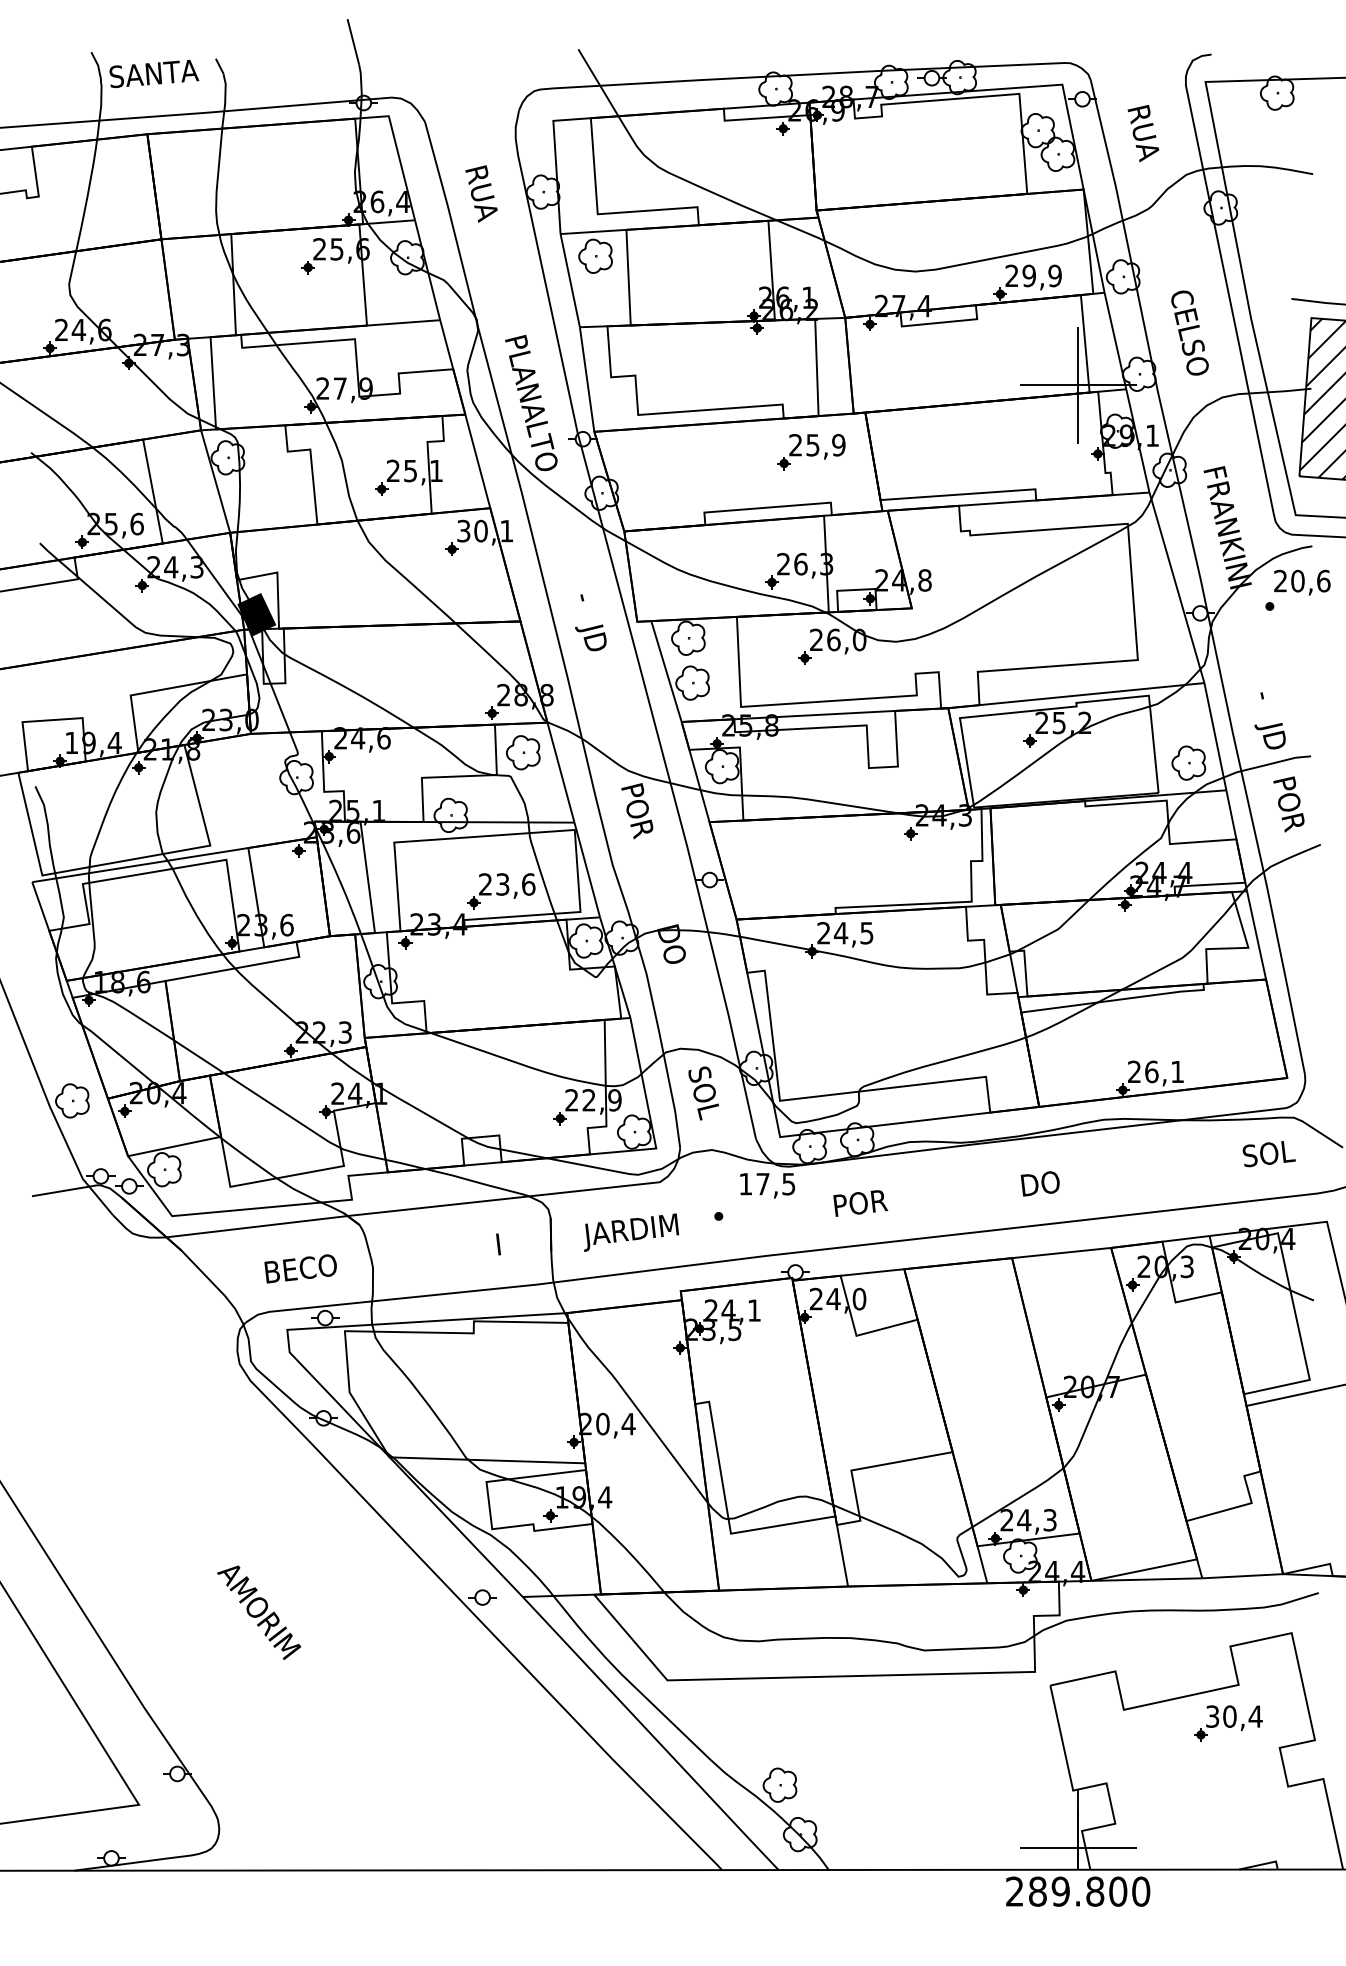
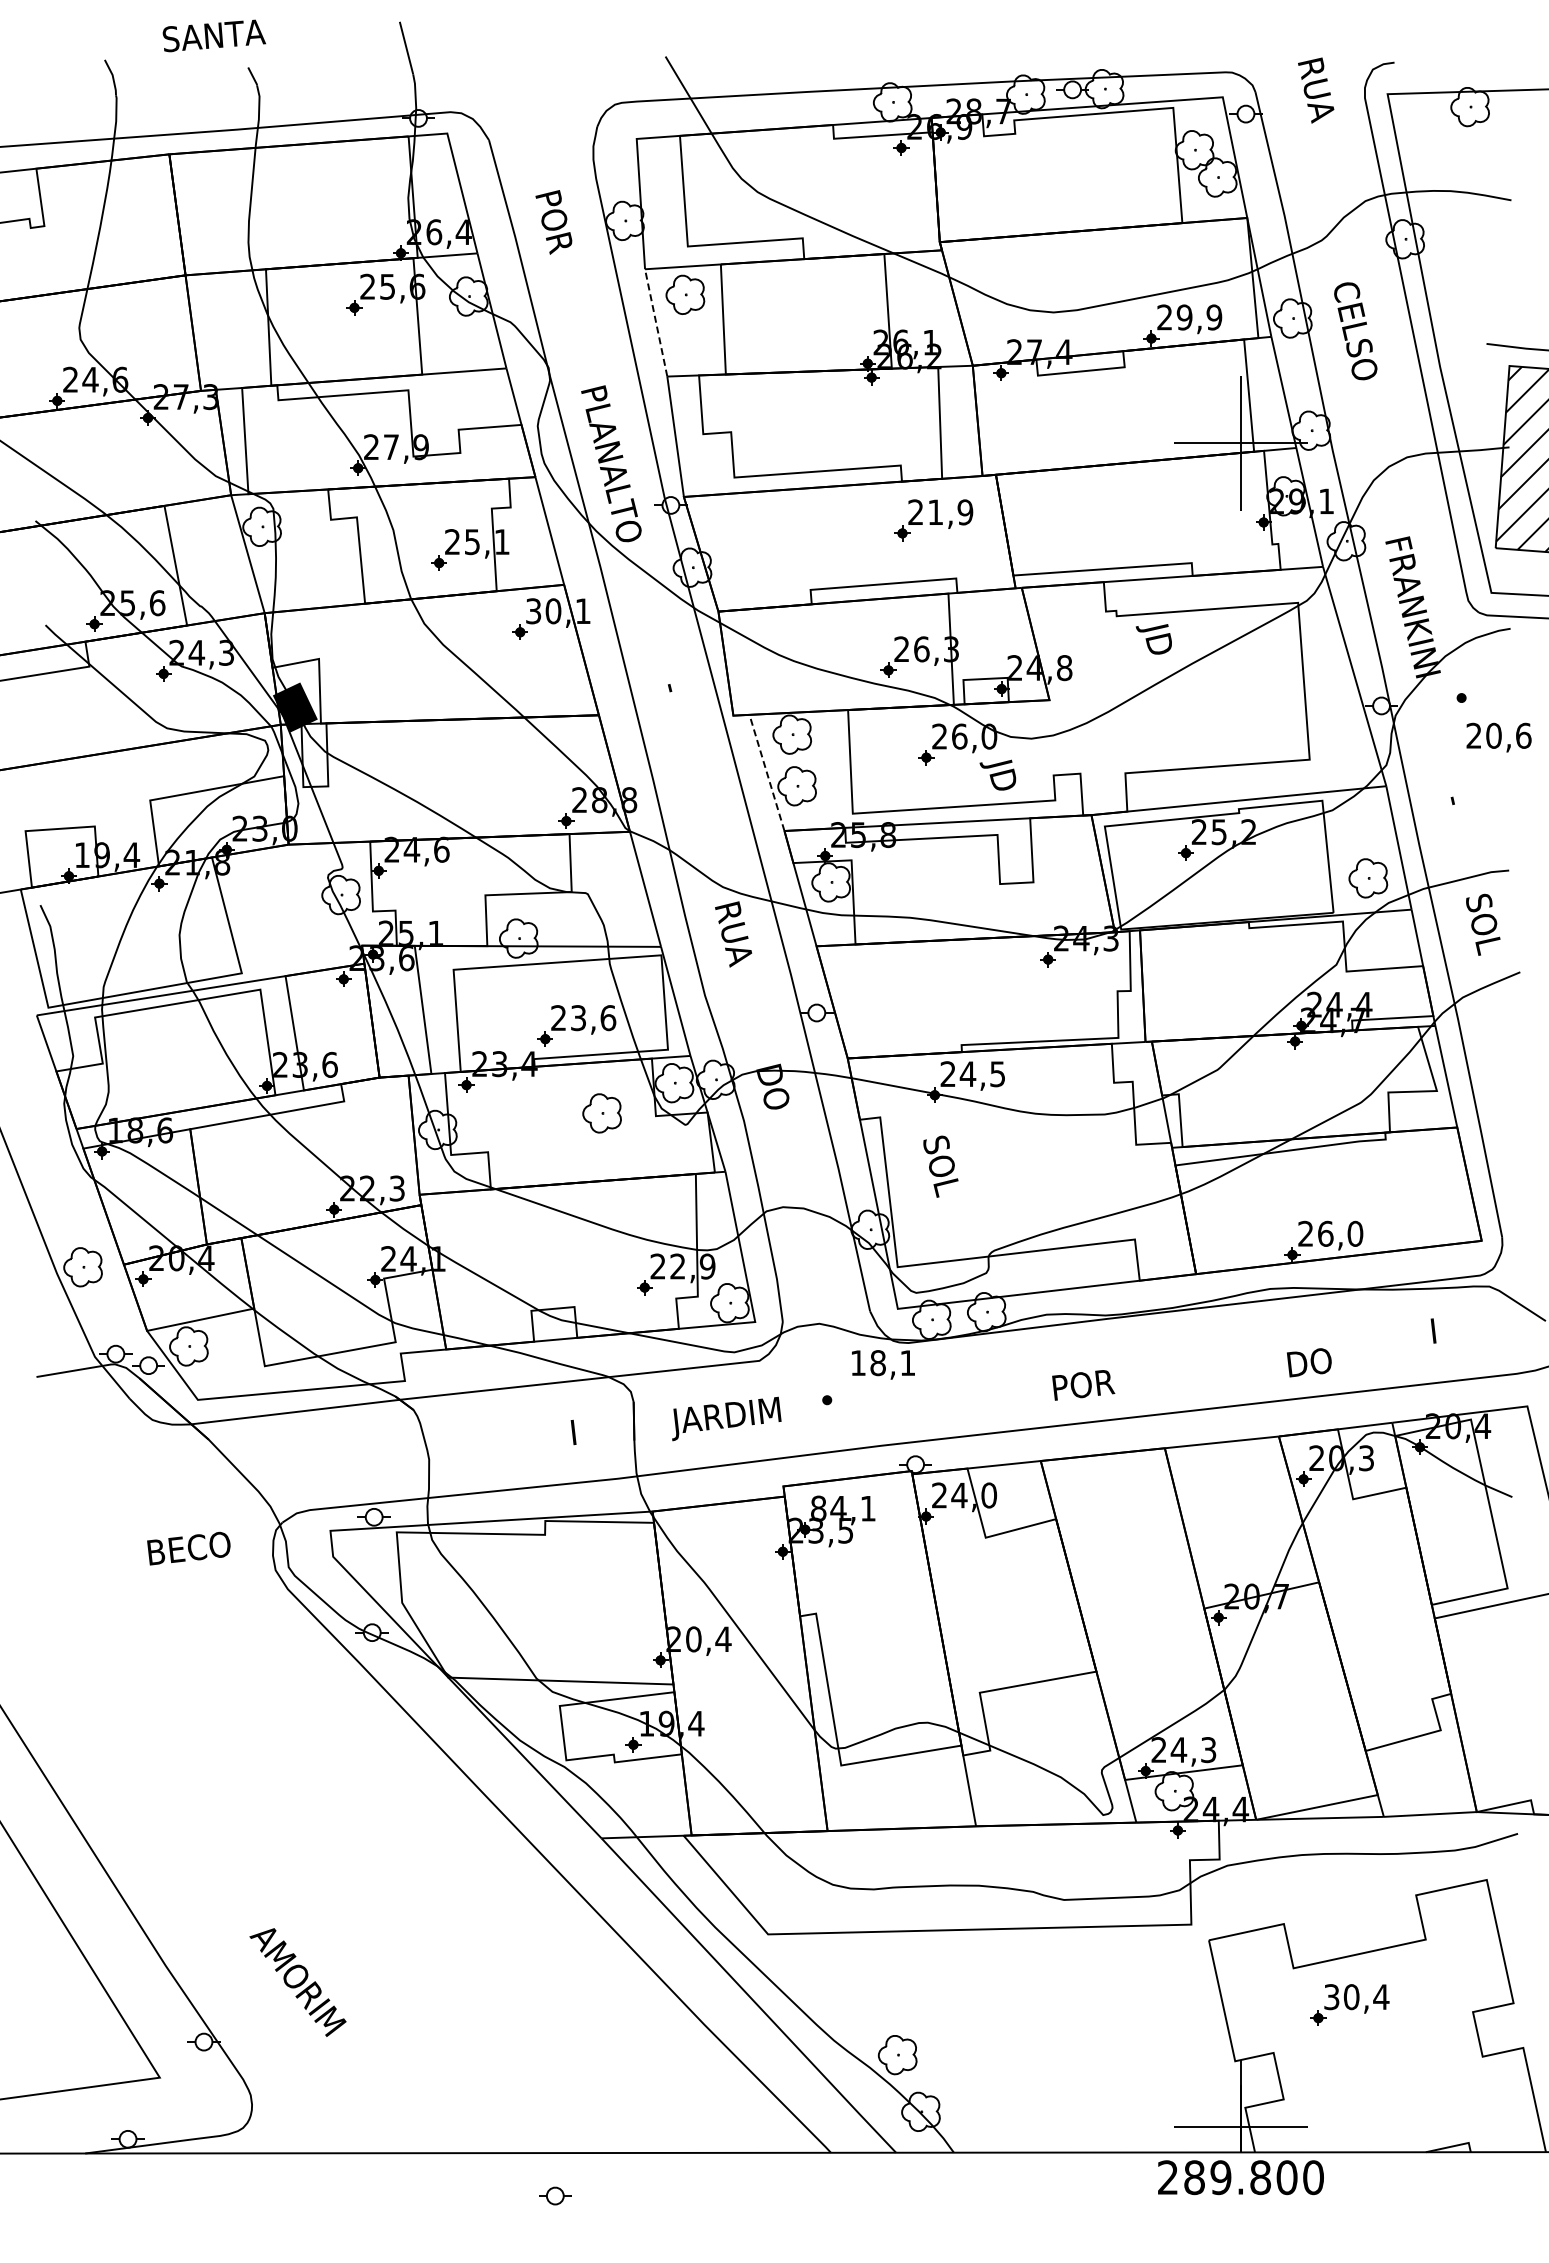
text: (153, 73) -> (213, 35), moved
text: (1143, 133) -> (1316, 90), moved
text: (482, 196) -> (555, 226), RUA -> POR
line: (570, 280) -> (656, 322), solid -> dashed
text: (1189, 333) -> (1355, 331), moved
text: (812, 445) -> (935, 512), 25,9 -> 21,9
text: (1301, 582) -> (1498, 737), moved
text: (590, 637) -> (997, 774), moved
line: (666, 671) -> (767, 772), solid -> dashed
text: (1269, 736) -> (1153, 639), moved
part: (522, 752) -> (601, 1113), moved
text: (1288, 804) -> (1483, 925), POR -> SOL
text: (639, 814) -> (735, 937), POR -> RUA
text: (1177, 1071) -> (1355, 1233), 26,1 -> 26,0
text: (703, 1093) -> (940, 1166), moved
text: (1268, 1154) -> (1460, 1328), SOL -> I
text: (1040, 1183) -> (1309, 1362), moved
text: (775, 1184) -> (892, 1363), 17,5 -> 18,1
text: (860, 1203) -> (1083, 1385), moved
text: (300, 1268) -> (188, 1548), moved
text: (711, 1310) -> (818, 1508), 24,1 -> 84,1
part: (482, 1597) -> (555, 2195), moved
text: (258, 1612) -> (297, 1982), moved
part: (1228, 1723) -> (1349, 2004), moved

